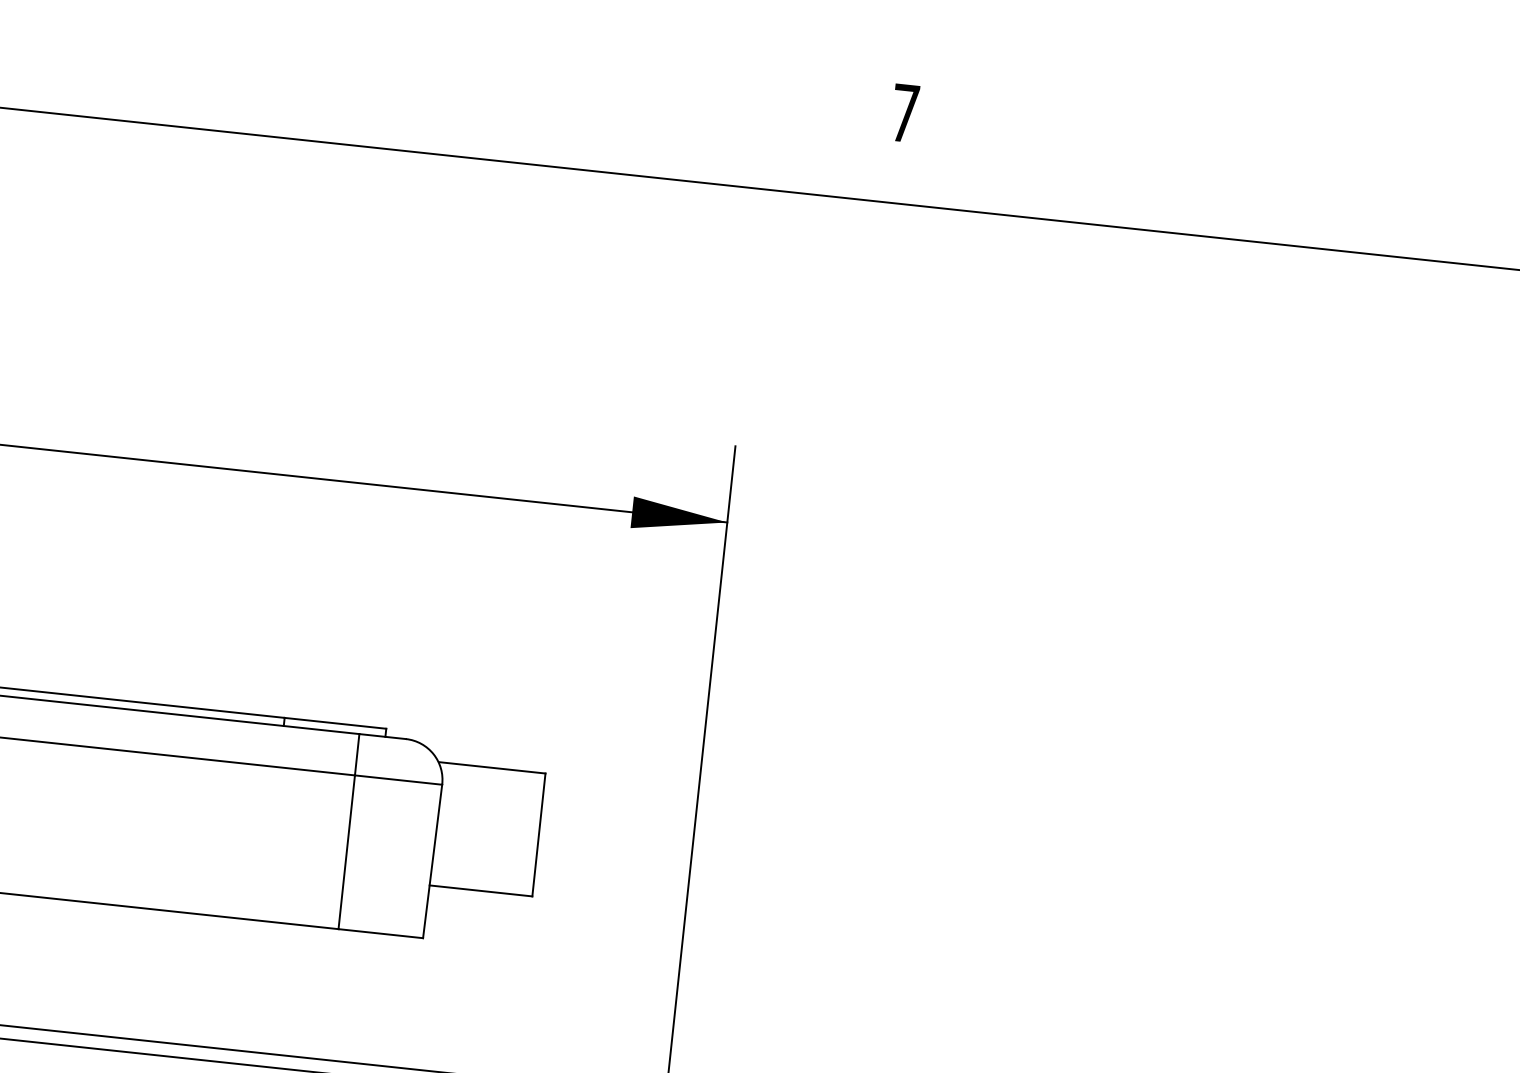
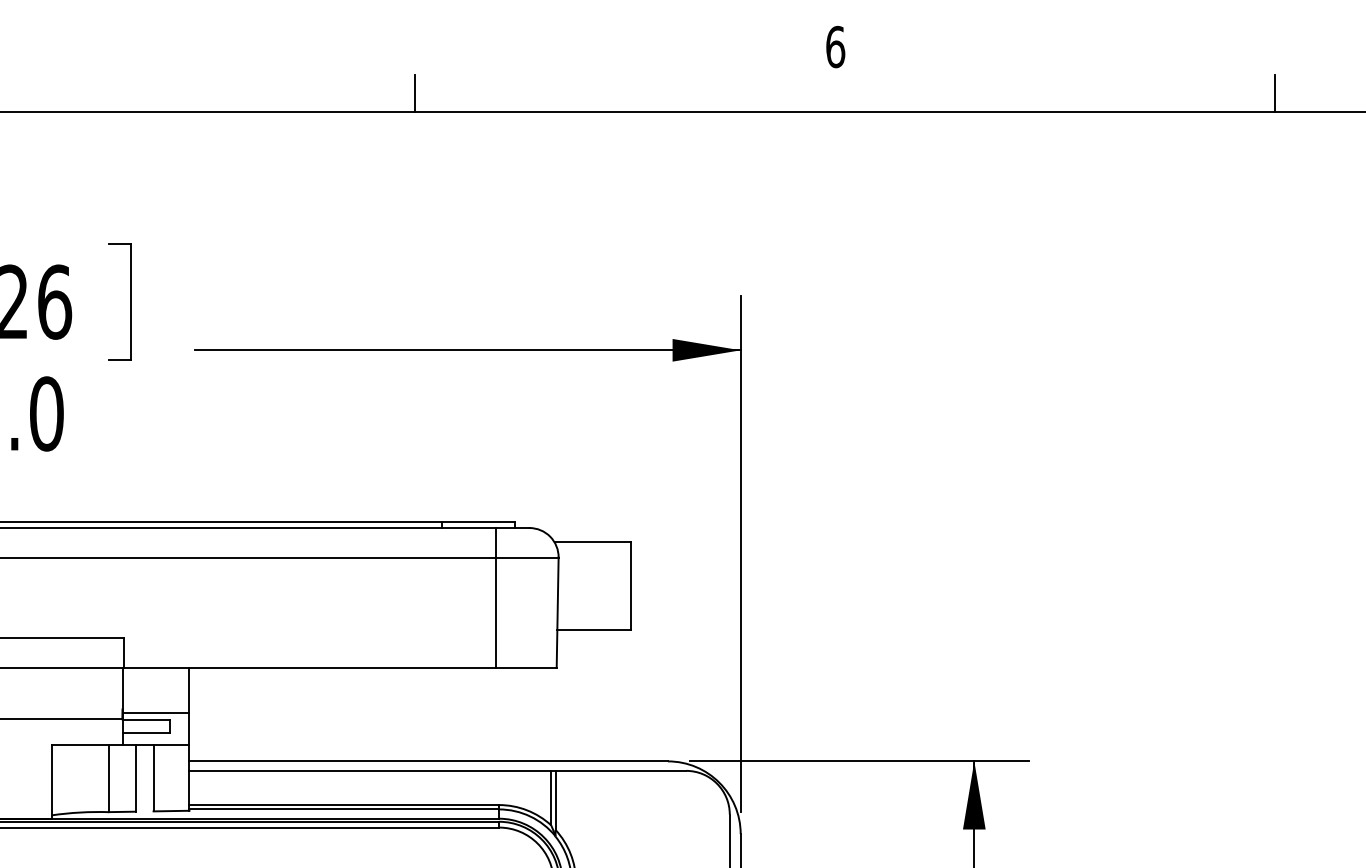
text: (904, 112) -> (835, 46), 7 -> 6
line: (311, 114) -> (415, 92), added
line: (1510, 242) -> (1274, 92), added

